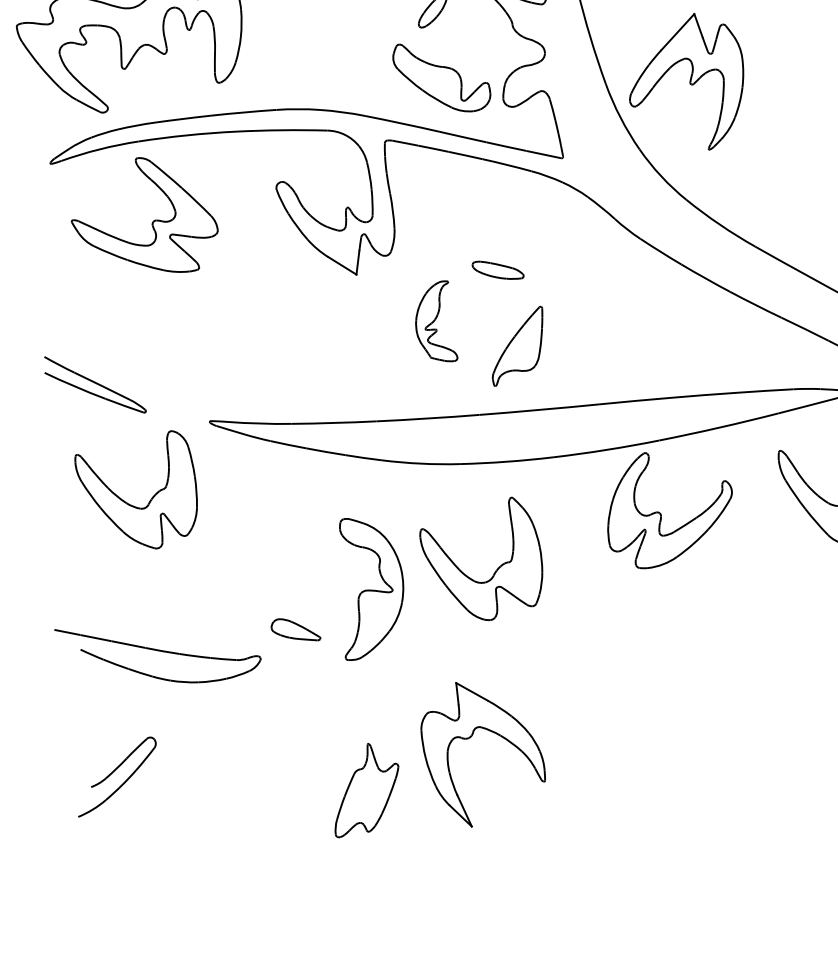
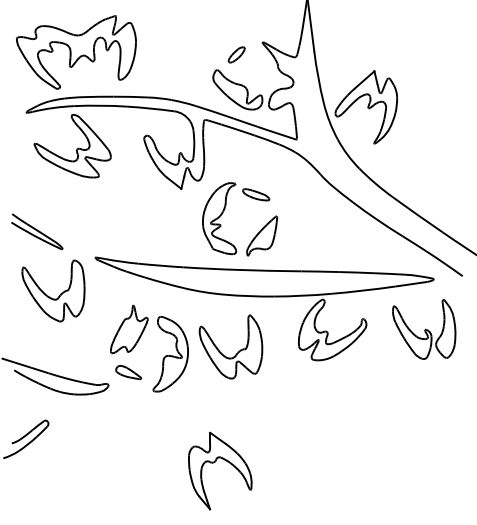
part: (434, 322) -> (219, 218), size x1.67
part: (470, 739) -> (214, 463), moved
part: (366, 789) -> (129, 329), moved

